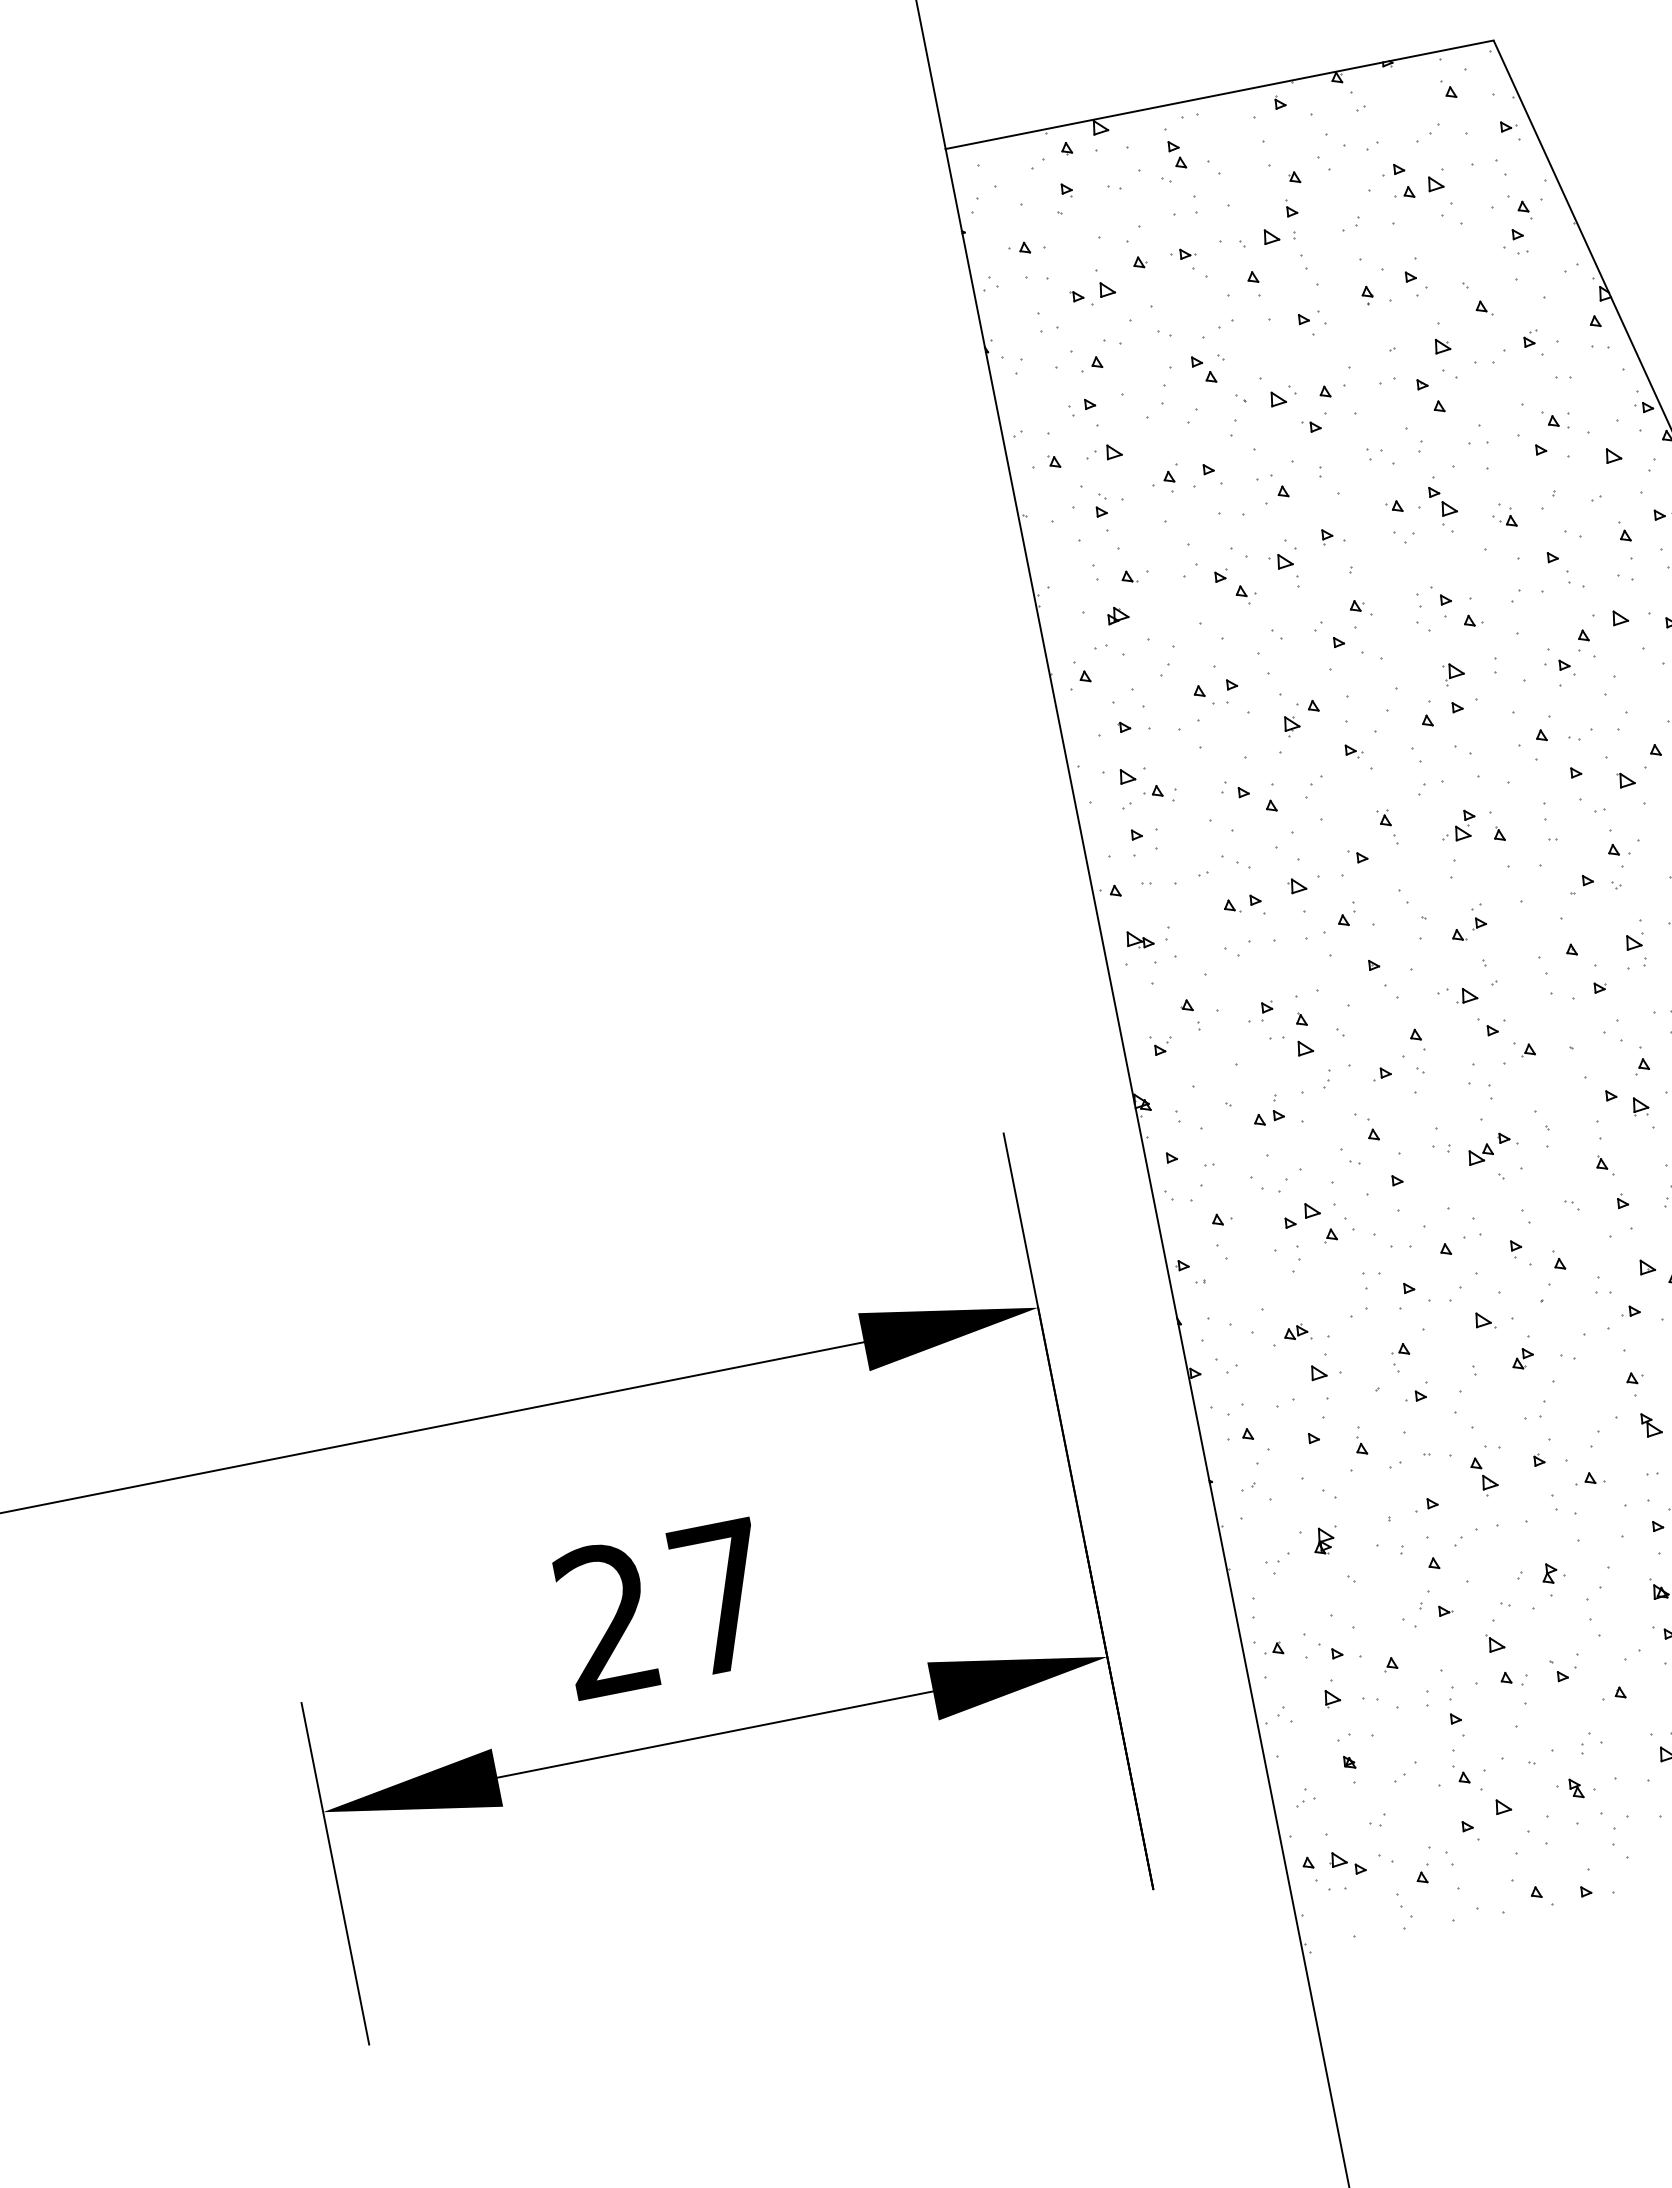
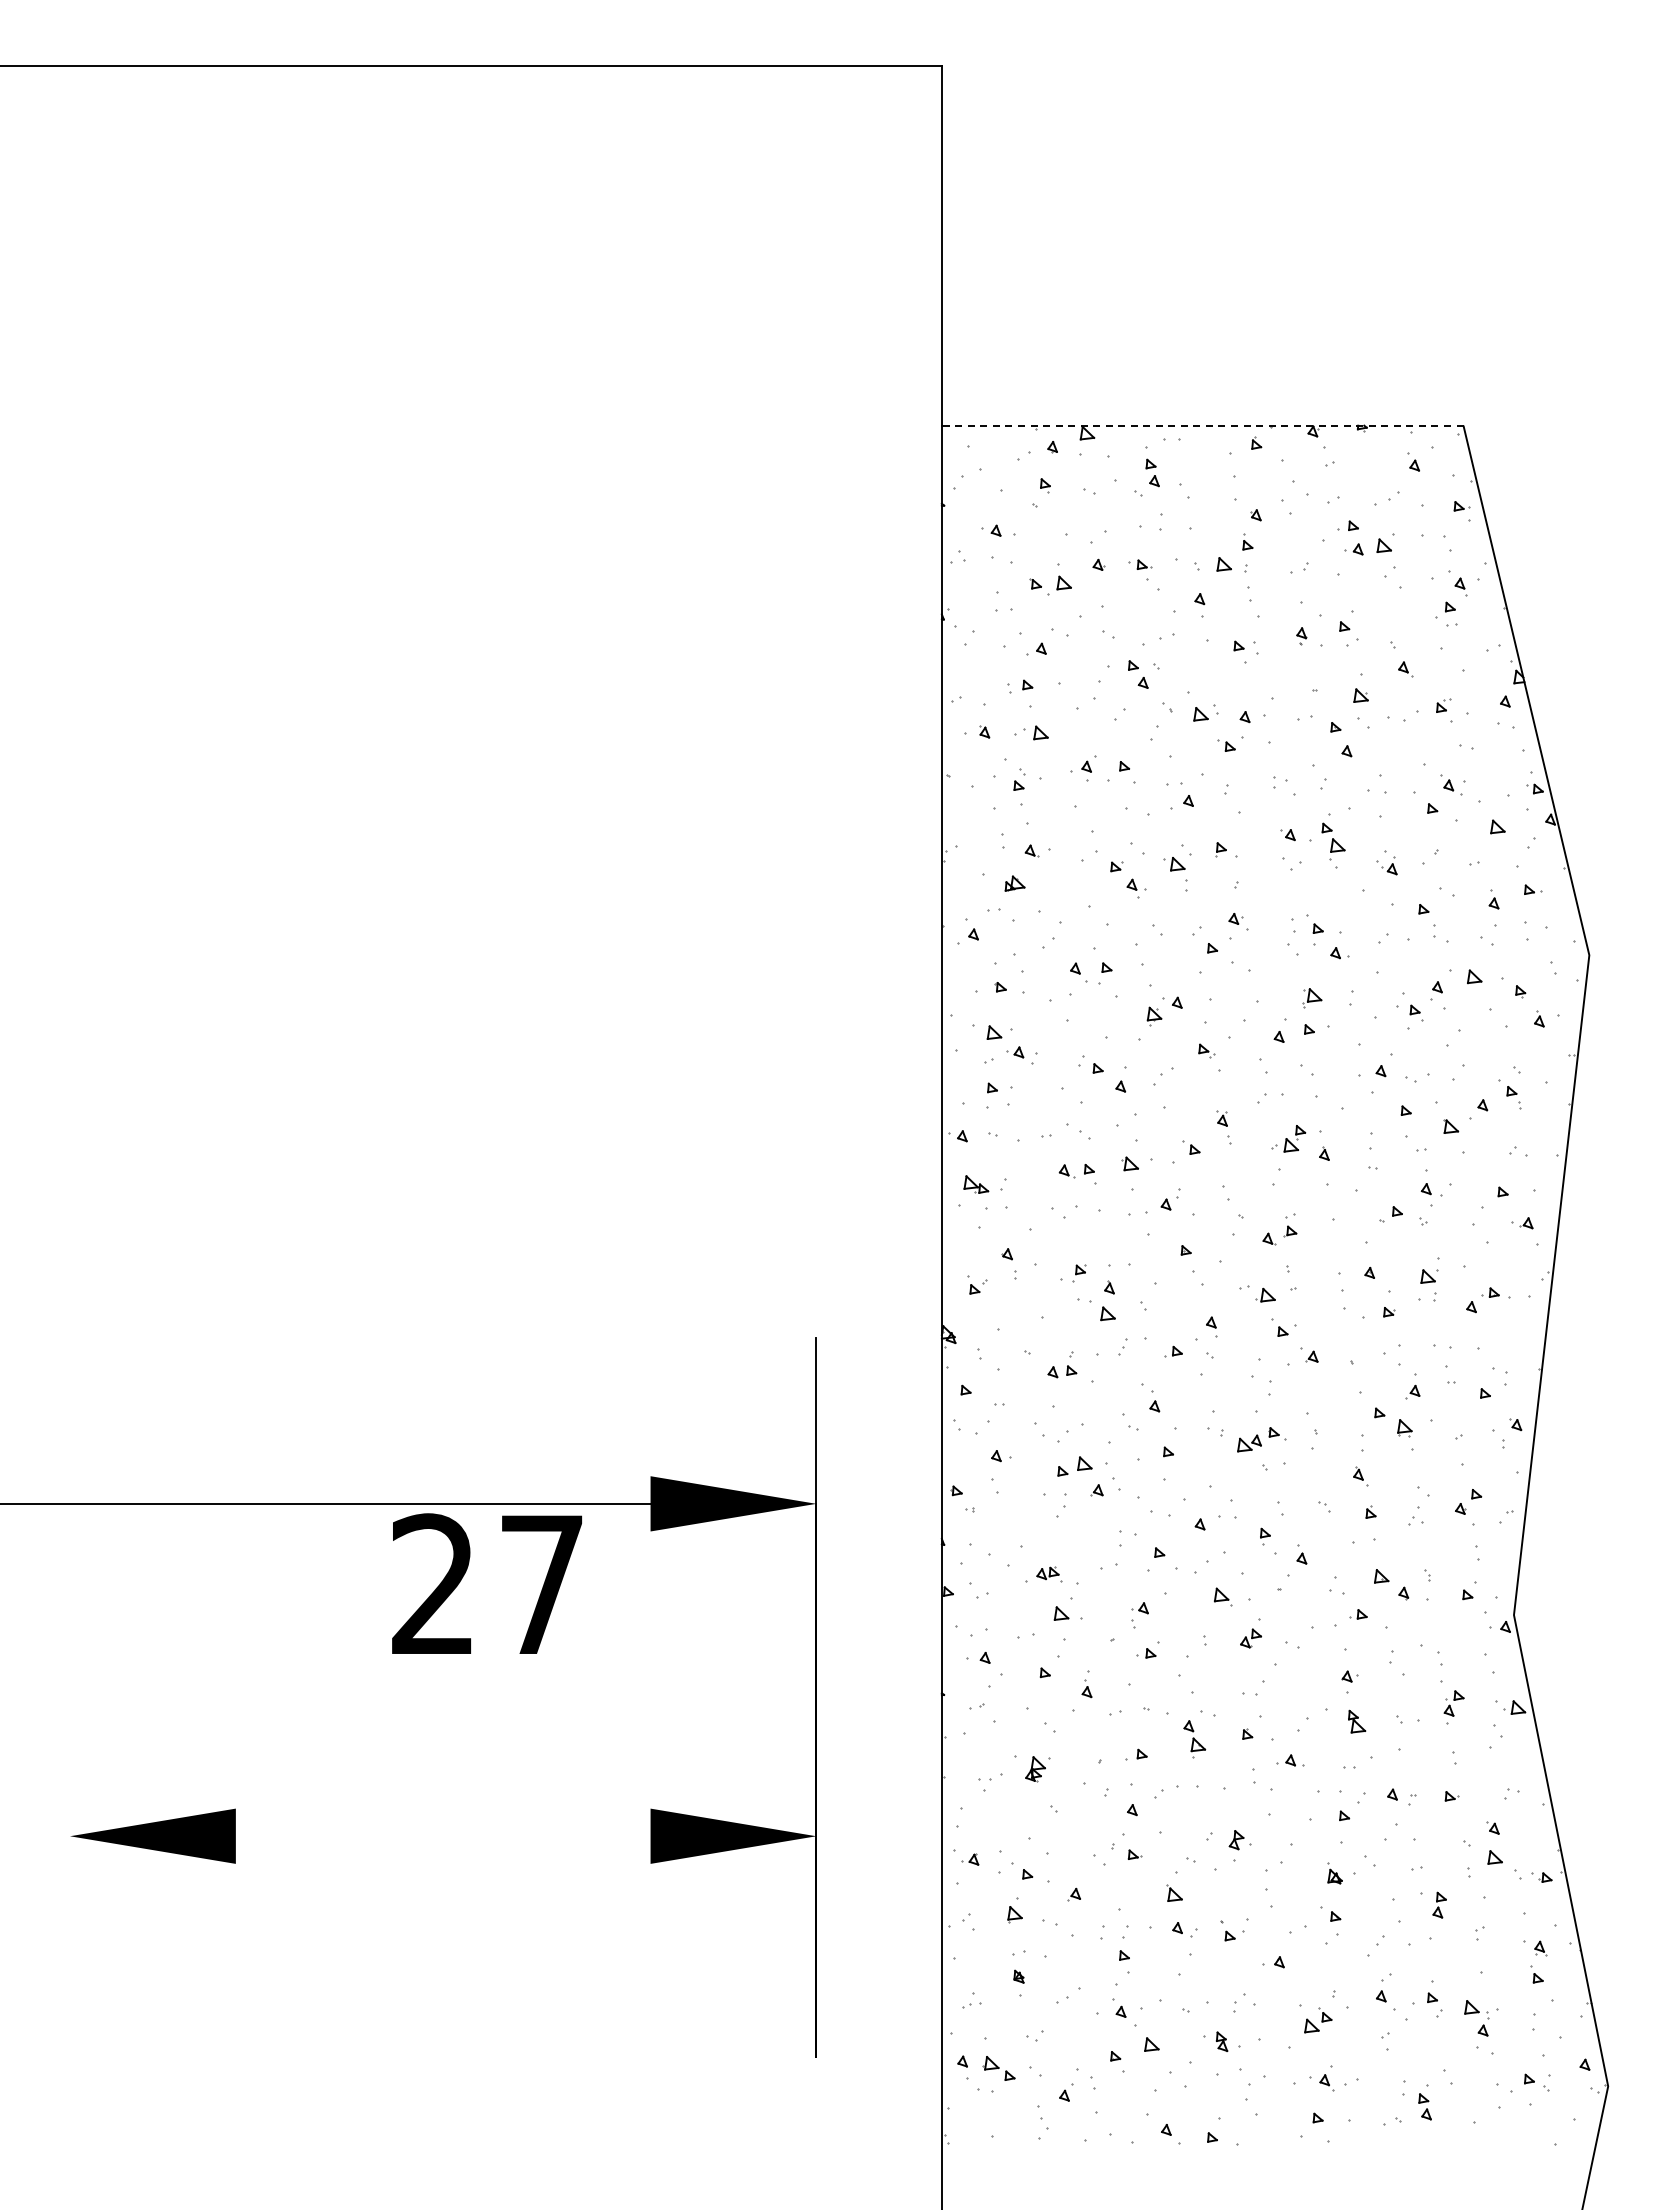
line: (1219, 94) -> (1202, 425), solid -> dashed
text: (663, 1607) -> (486, 1583), moved
line: (714, 1734) -> (442, 1836), removed
line: (335, 1873) -> (70, 1894), removed

